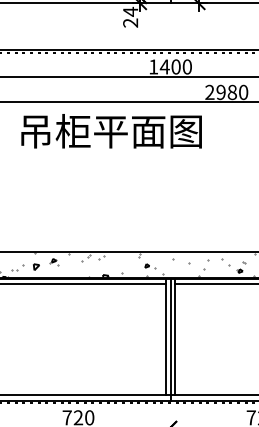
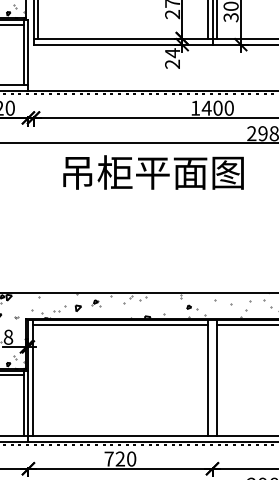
line: (170, 340) -> (212, 381), removed

